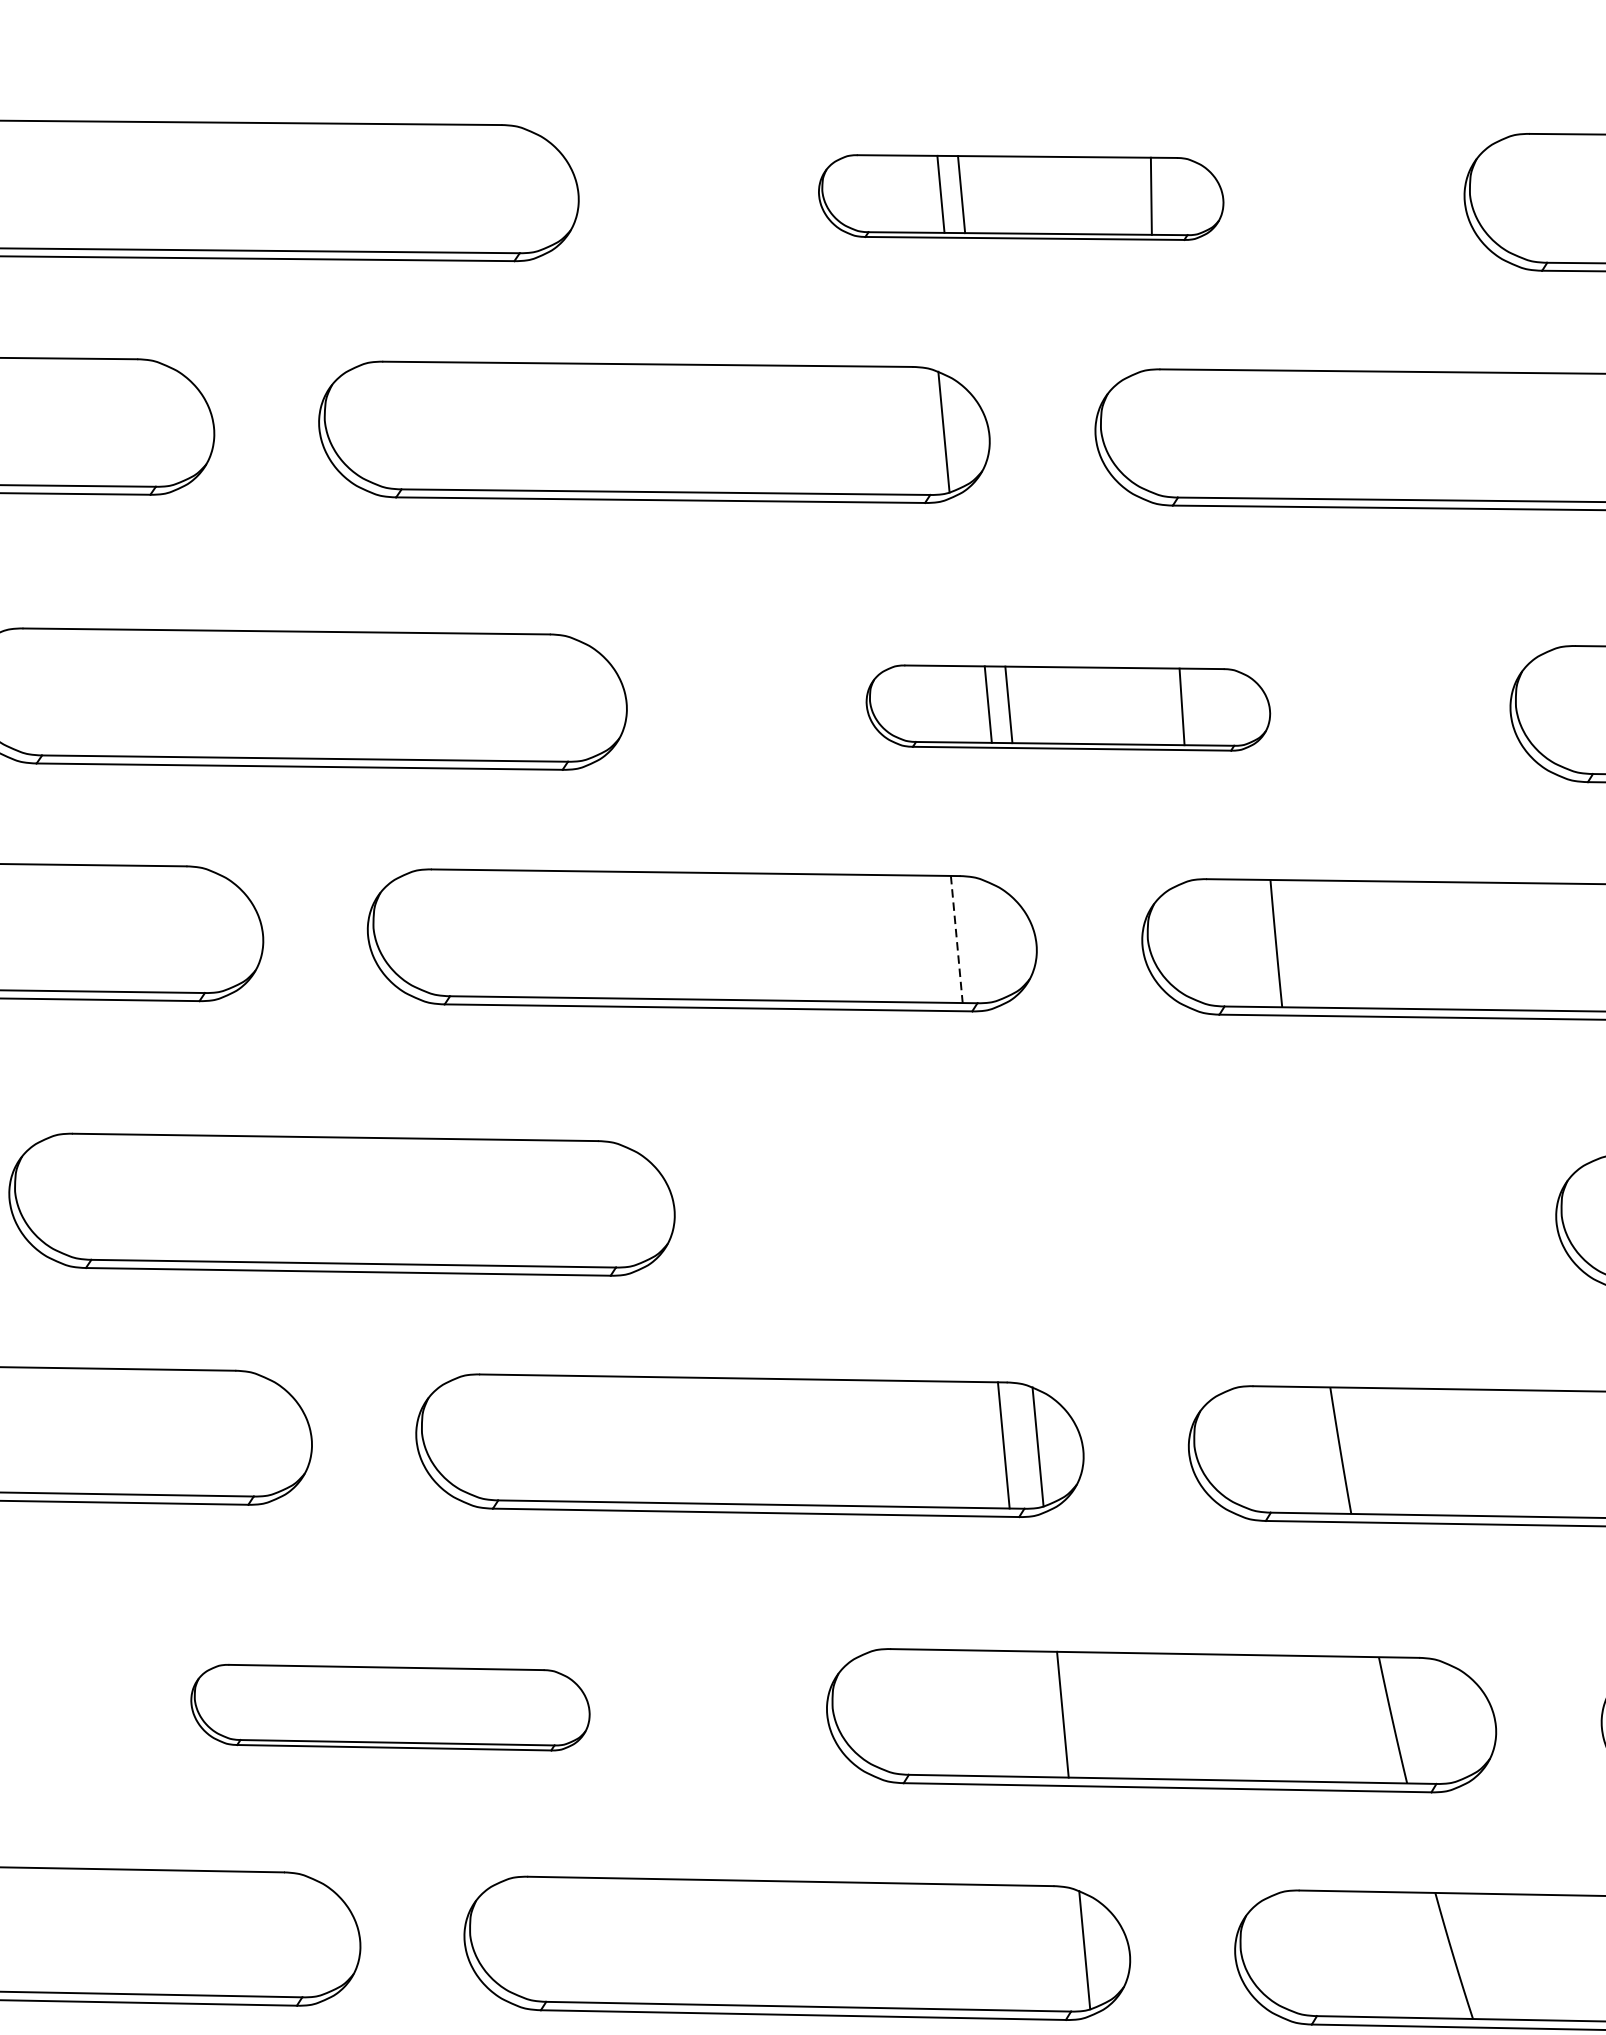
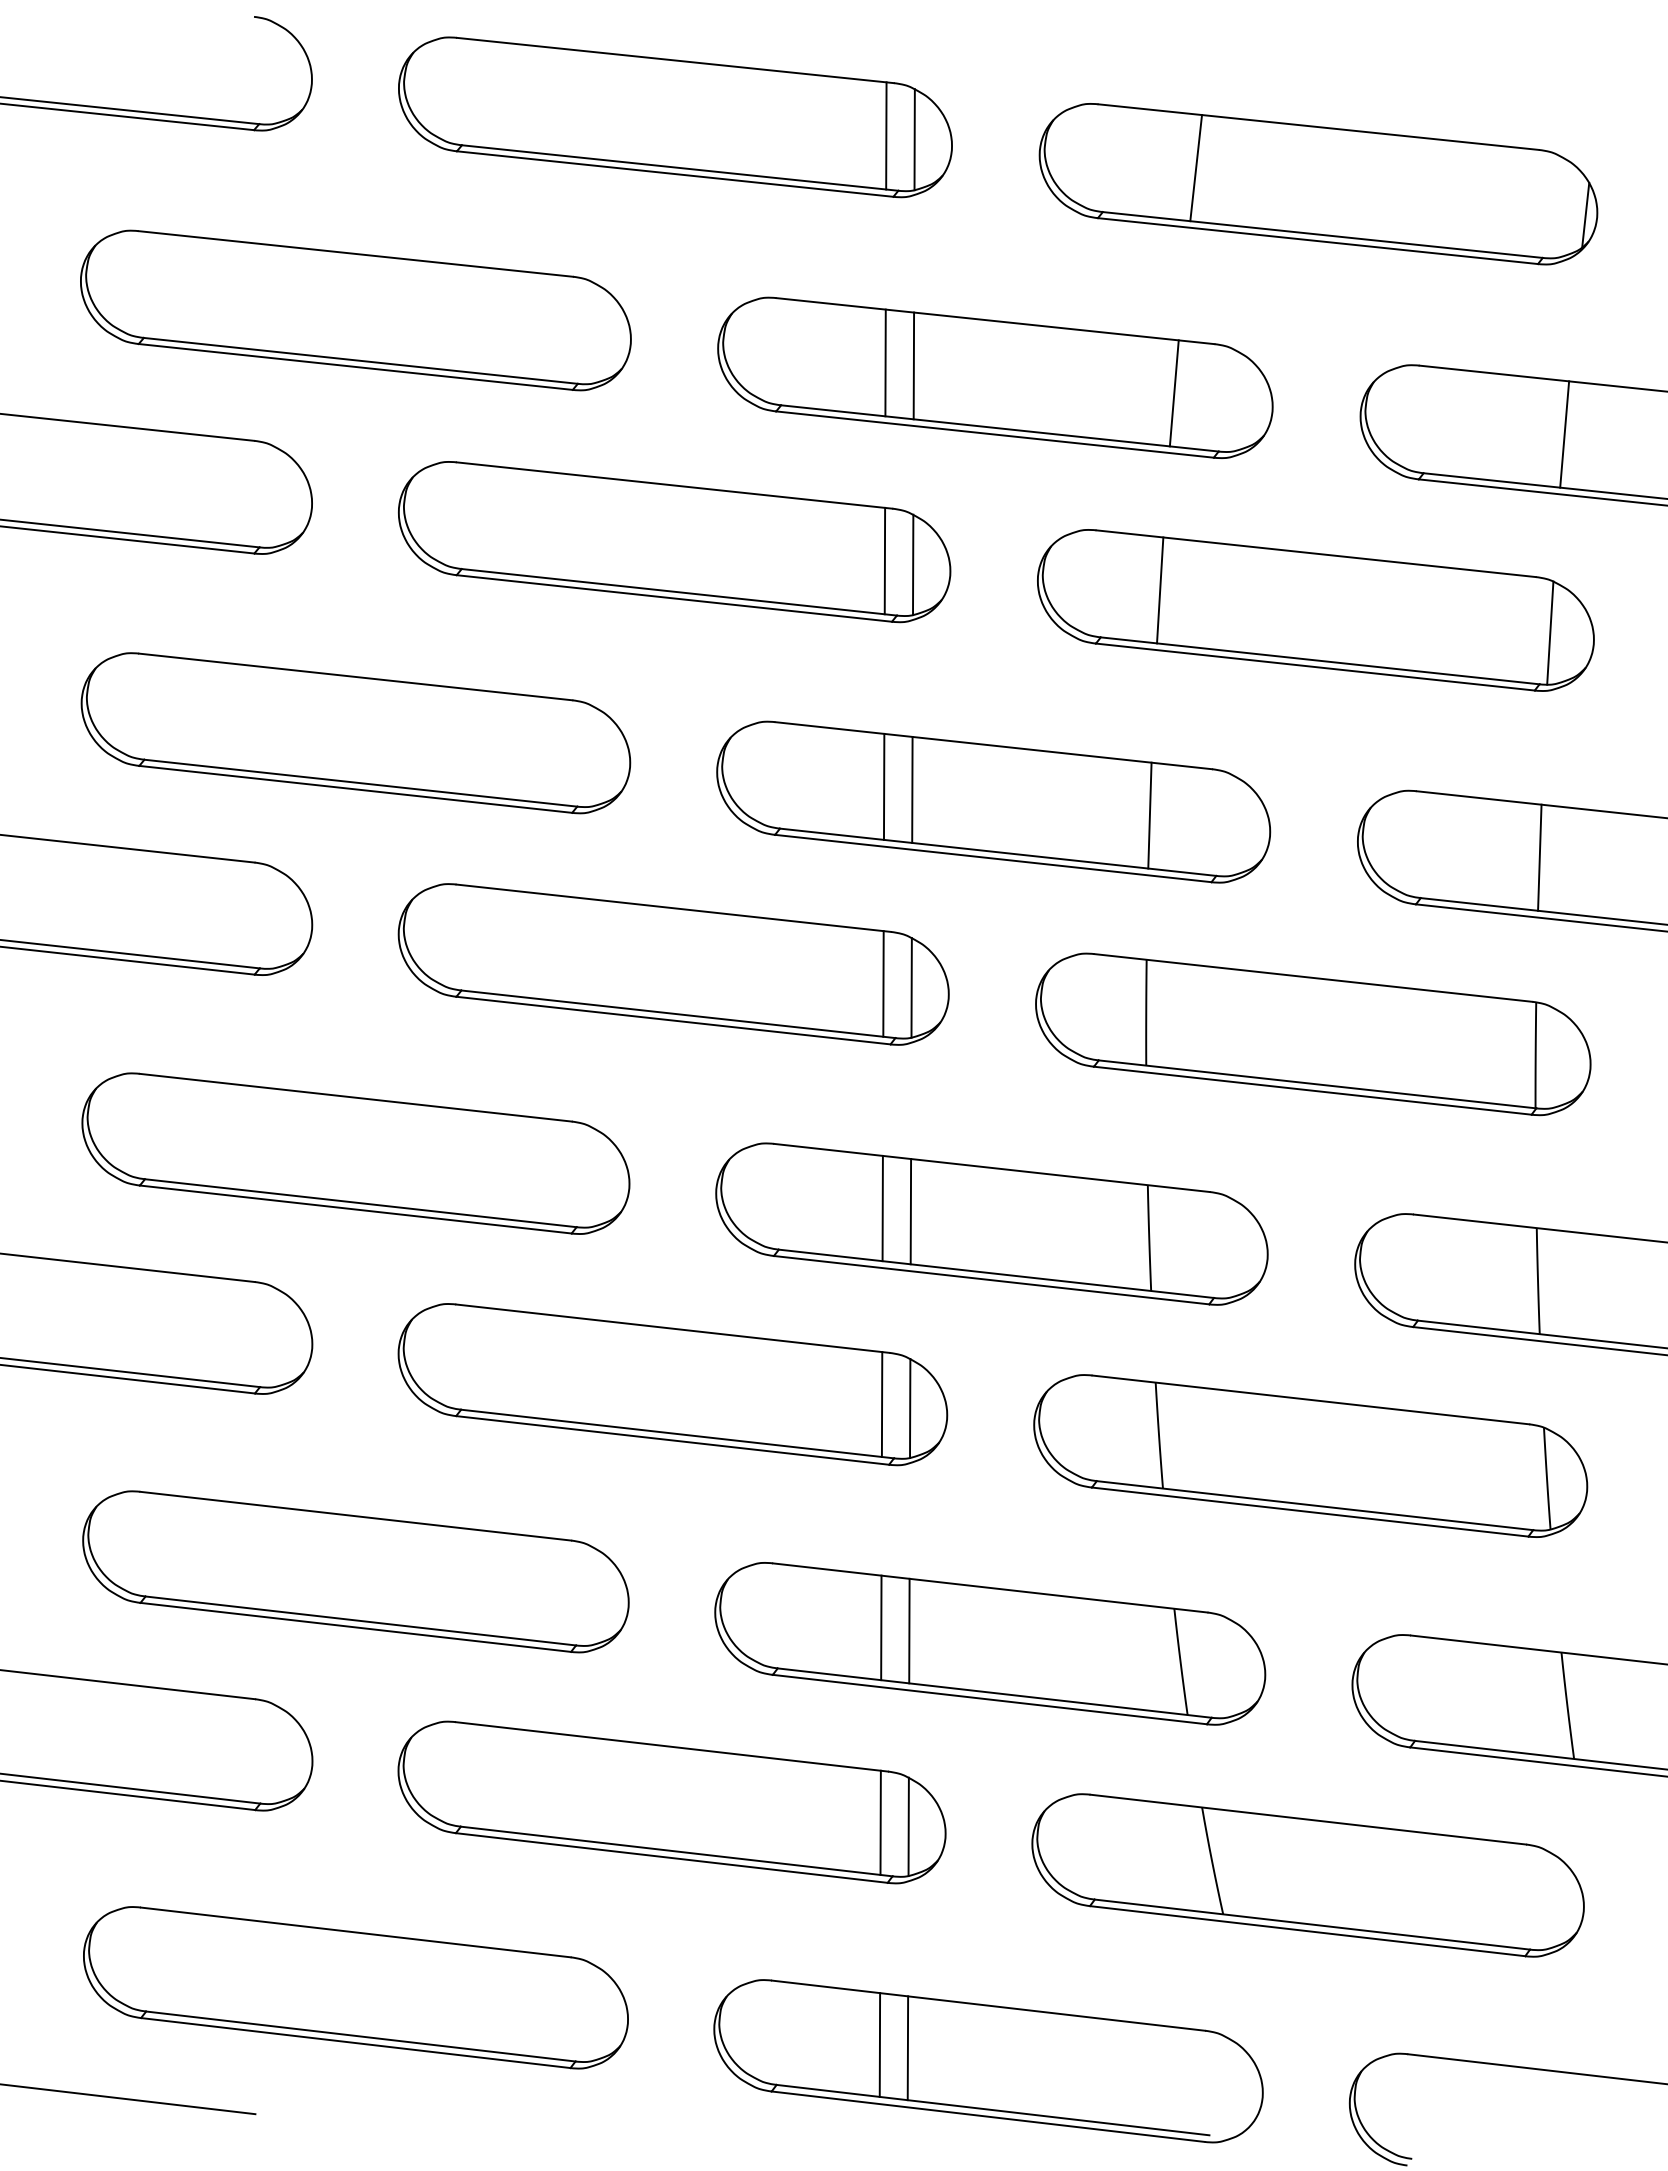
part: (1021, 197) -> (995, 377), size x1.67
line: (908, 430) -> (884, 560), added
line: (1244, 434) -> (1160, 590), added
part: (1067, 707) -> (993, 801), size x1.67
line: (956, 938) -> (883, 983), dashed -> solid
line: (990, 940) -> (911, 987), added
part: (1114, 1215) -> (991, 1223), added
part: (389, 1707) -> (355, 1571), size x1.67
line: (1028, 1713) -> (881, 1627), added
line: (1050, 1948) -> (880, 1822), added

